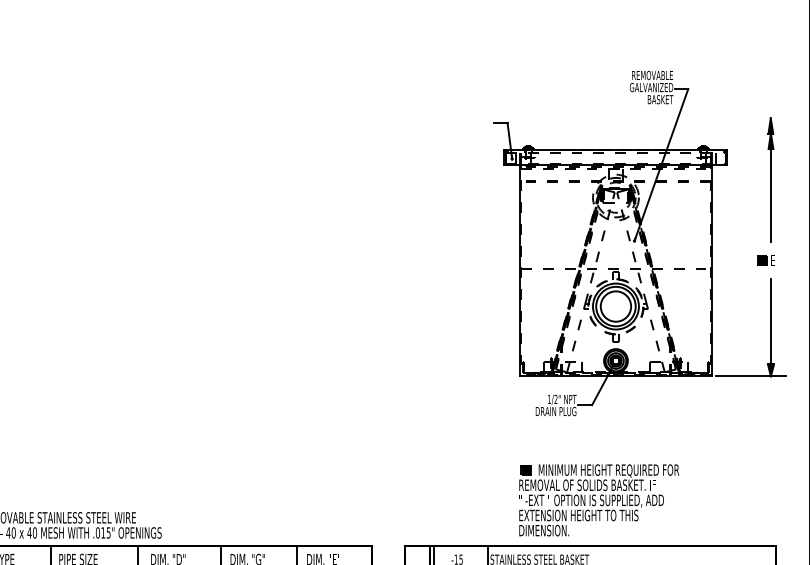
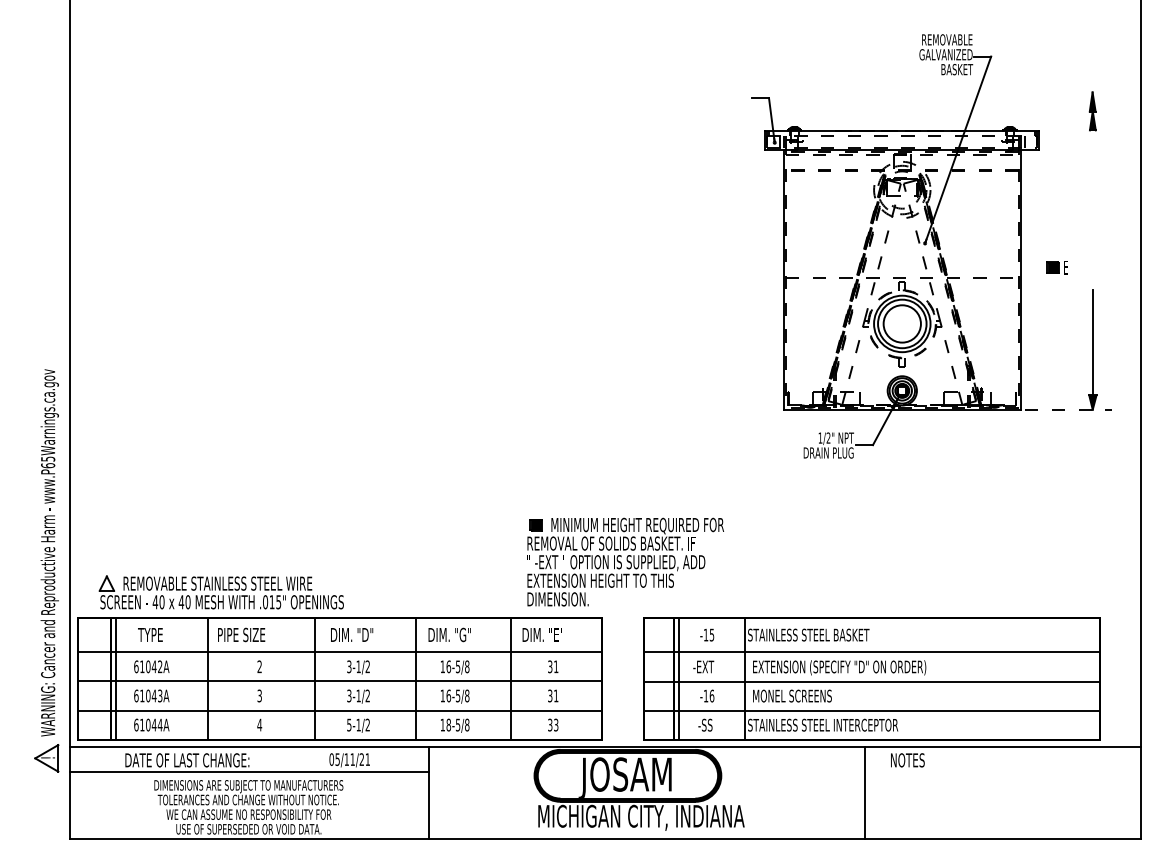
line: (770, 195) -> (1092, 187), removed
part: (764, 260) -> (1056, 267), moved
line: (751, 376) -> (1068, 409), solid -> dashed
part: (599, 499) -> (625, 561), moved

